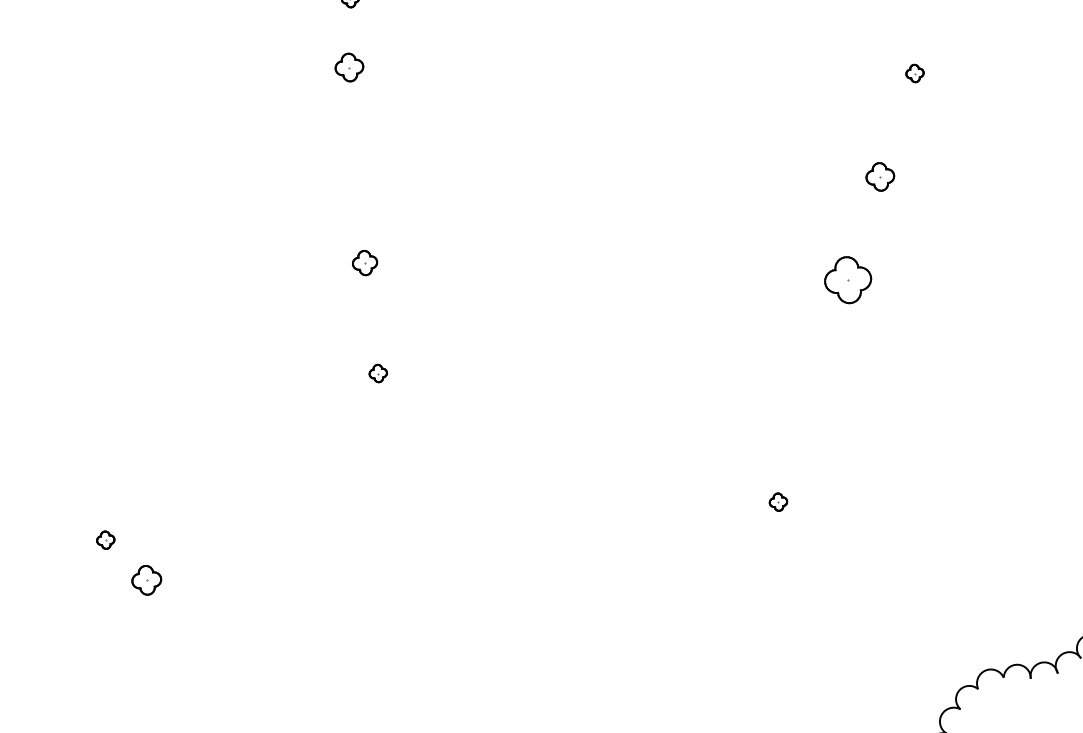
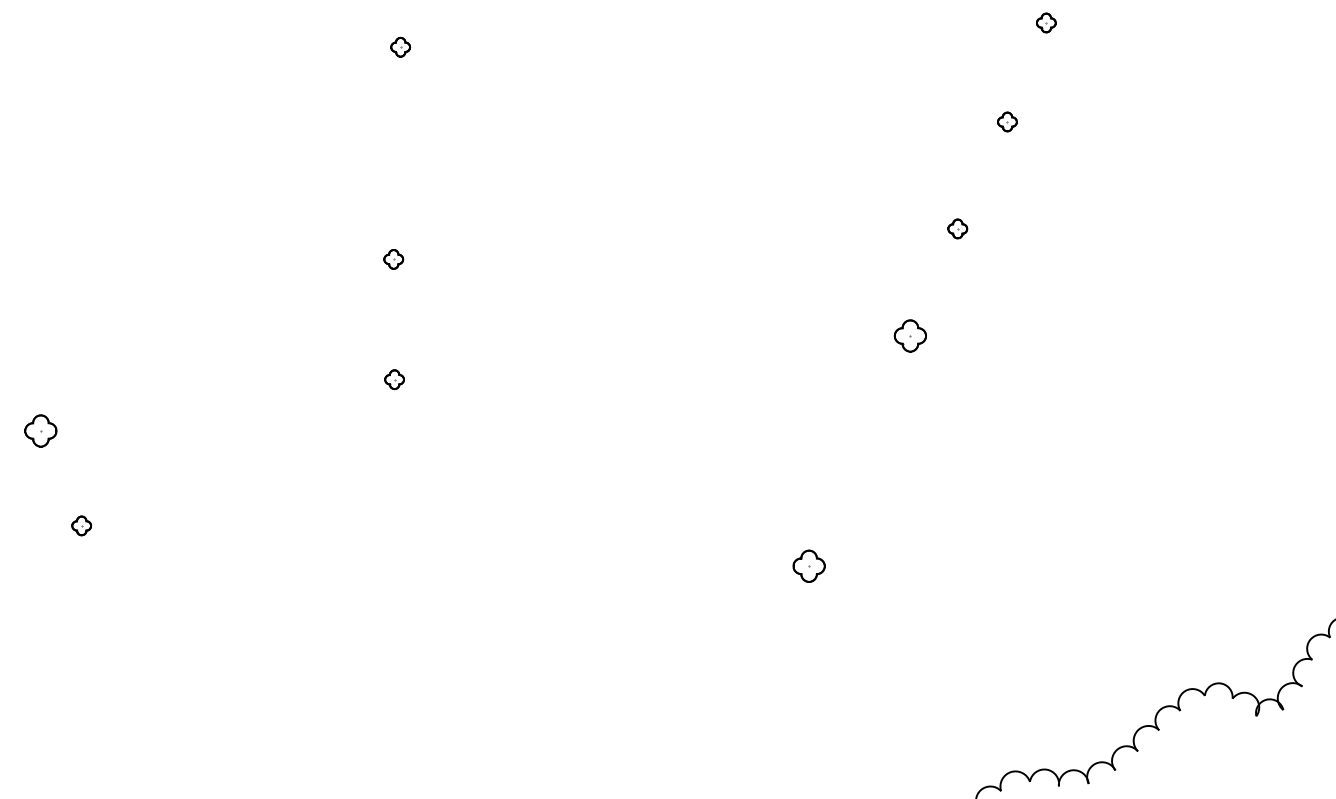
part: (349, 66) -> (400, 46), size x0.62
part: (880, 176) -> (957, 228), size x0.62
part: (364, 263) -> (393, 259), size x0.71
part: (846, 279) -> (909, 335), size x0.62
part: (777, 501) -> (808, 565), size x1.67
part: (146, 579) -> (40, 430), moved

